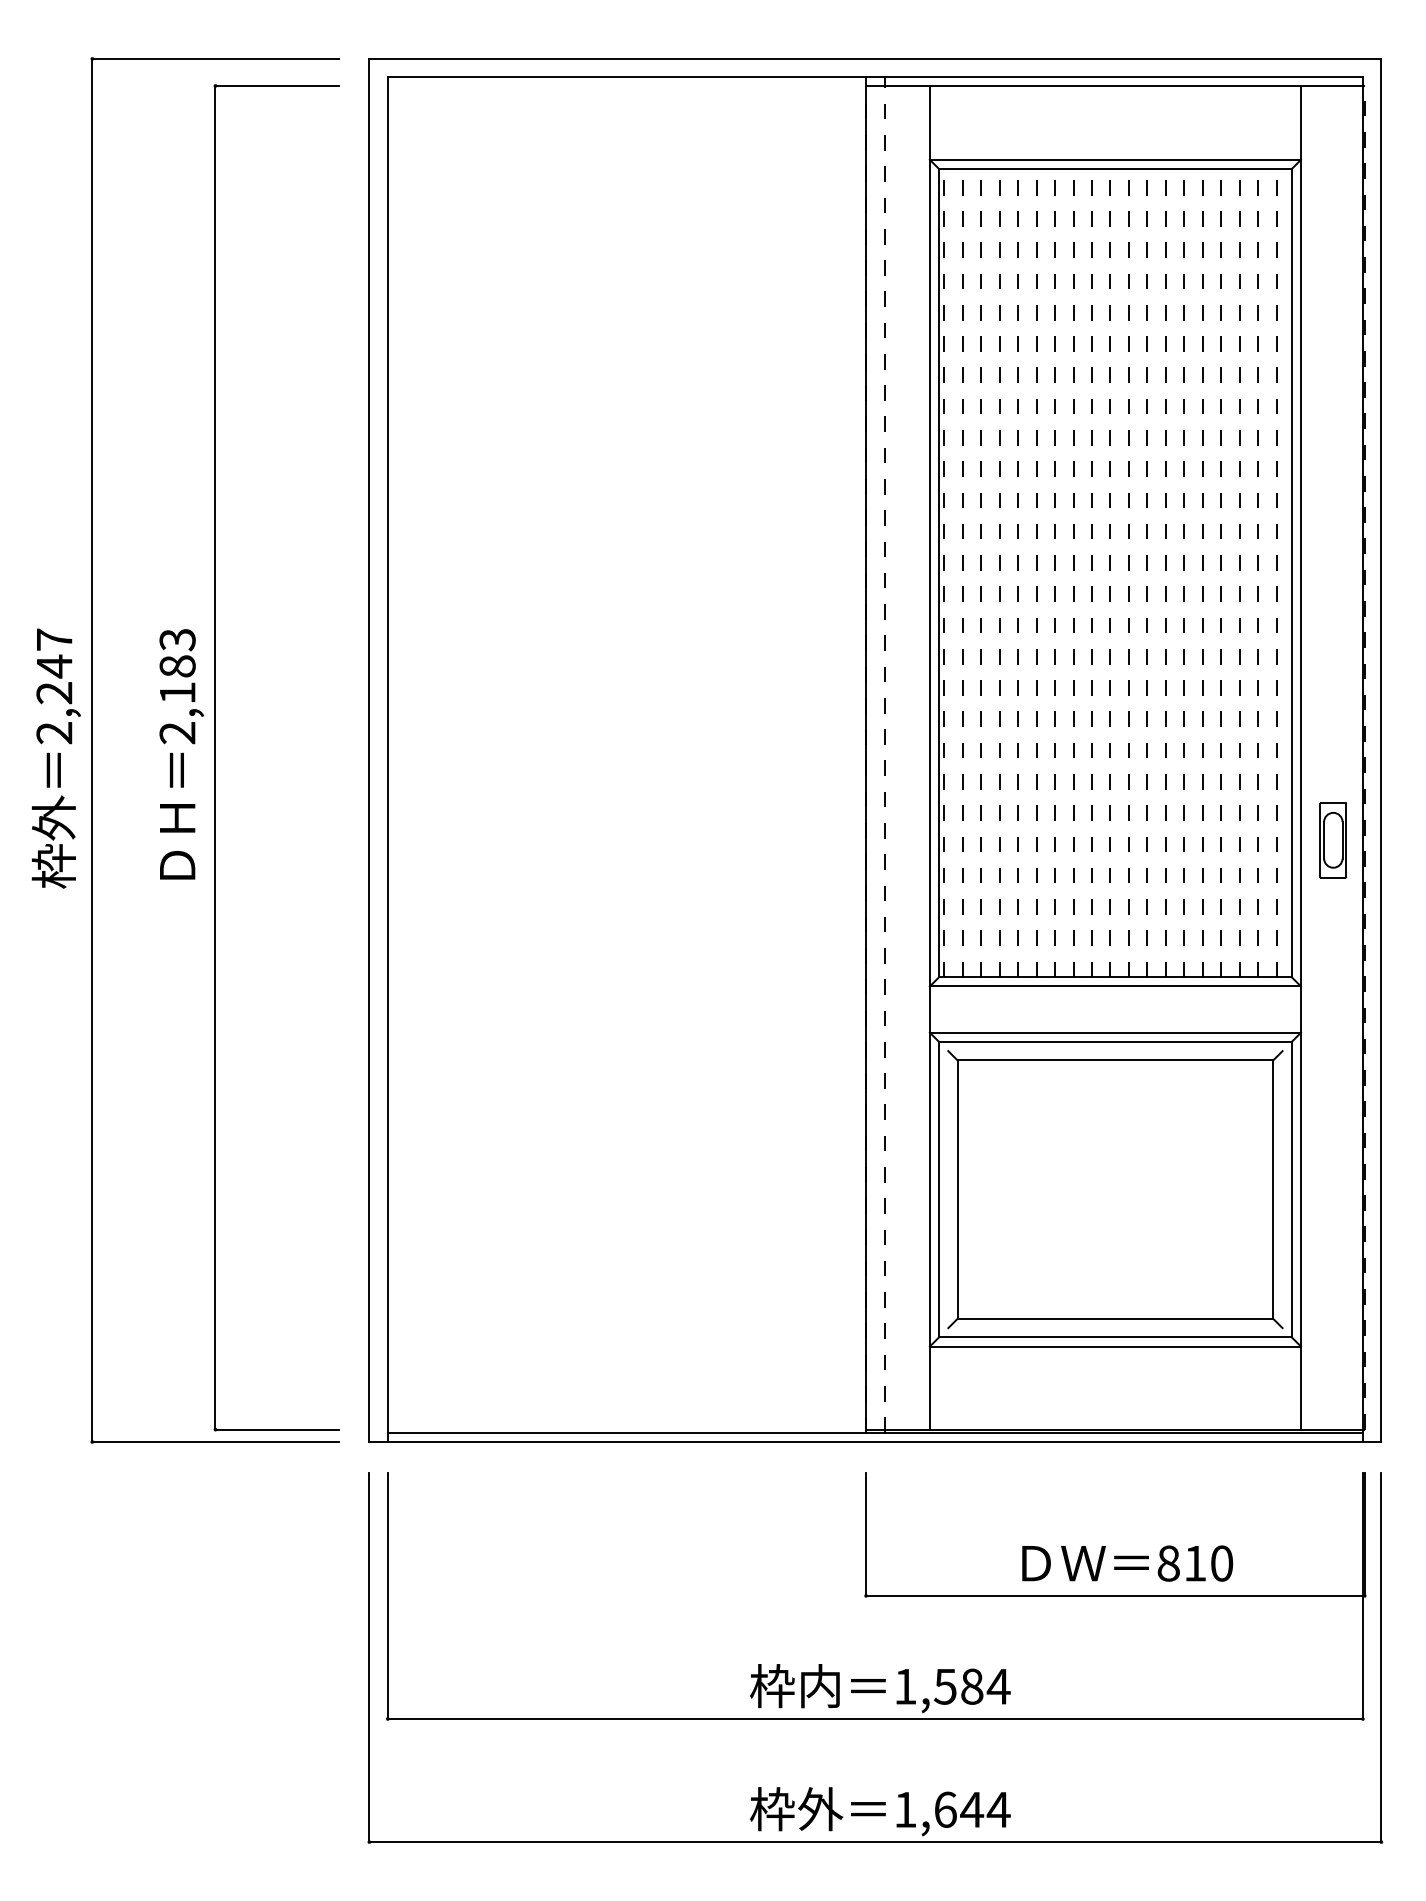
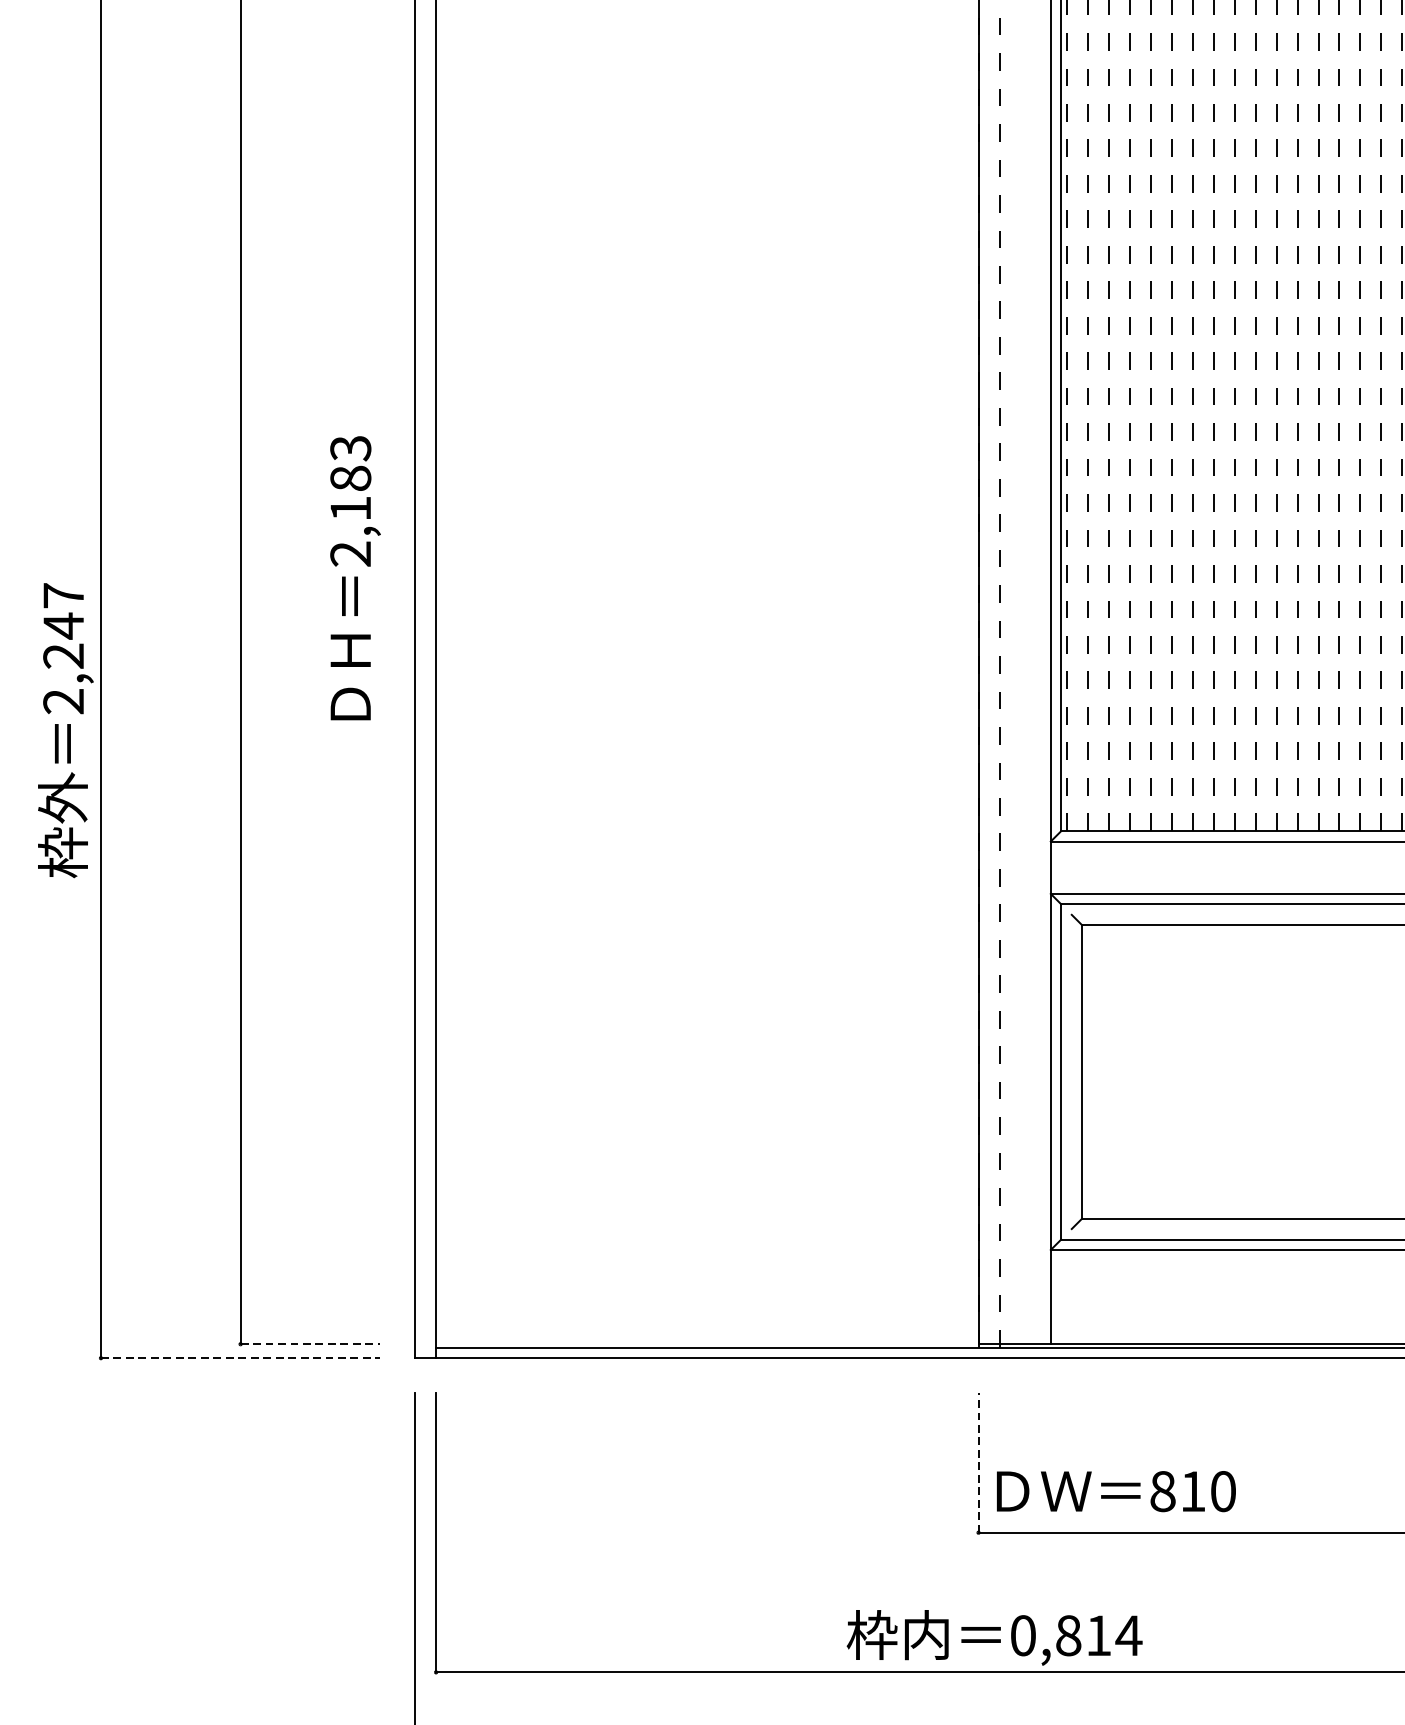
text: (181, 754) -> (355, 578), moved
text: (55, 758) -> (64, 730), moved
line: (277, 1429) -> (310, 1344), solid -> dashed
line: (215, 1442) -> (240, 1358), solid -> dashed
line: (866, 1534) -> (978, 1463), solid -> dashed
text: (1127, 1563) -> (1116, 1491), moved
text: (938, 1686) -> (1060, 1635), 1,584 -> 0,814

